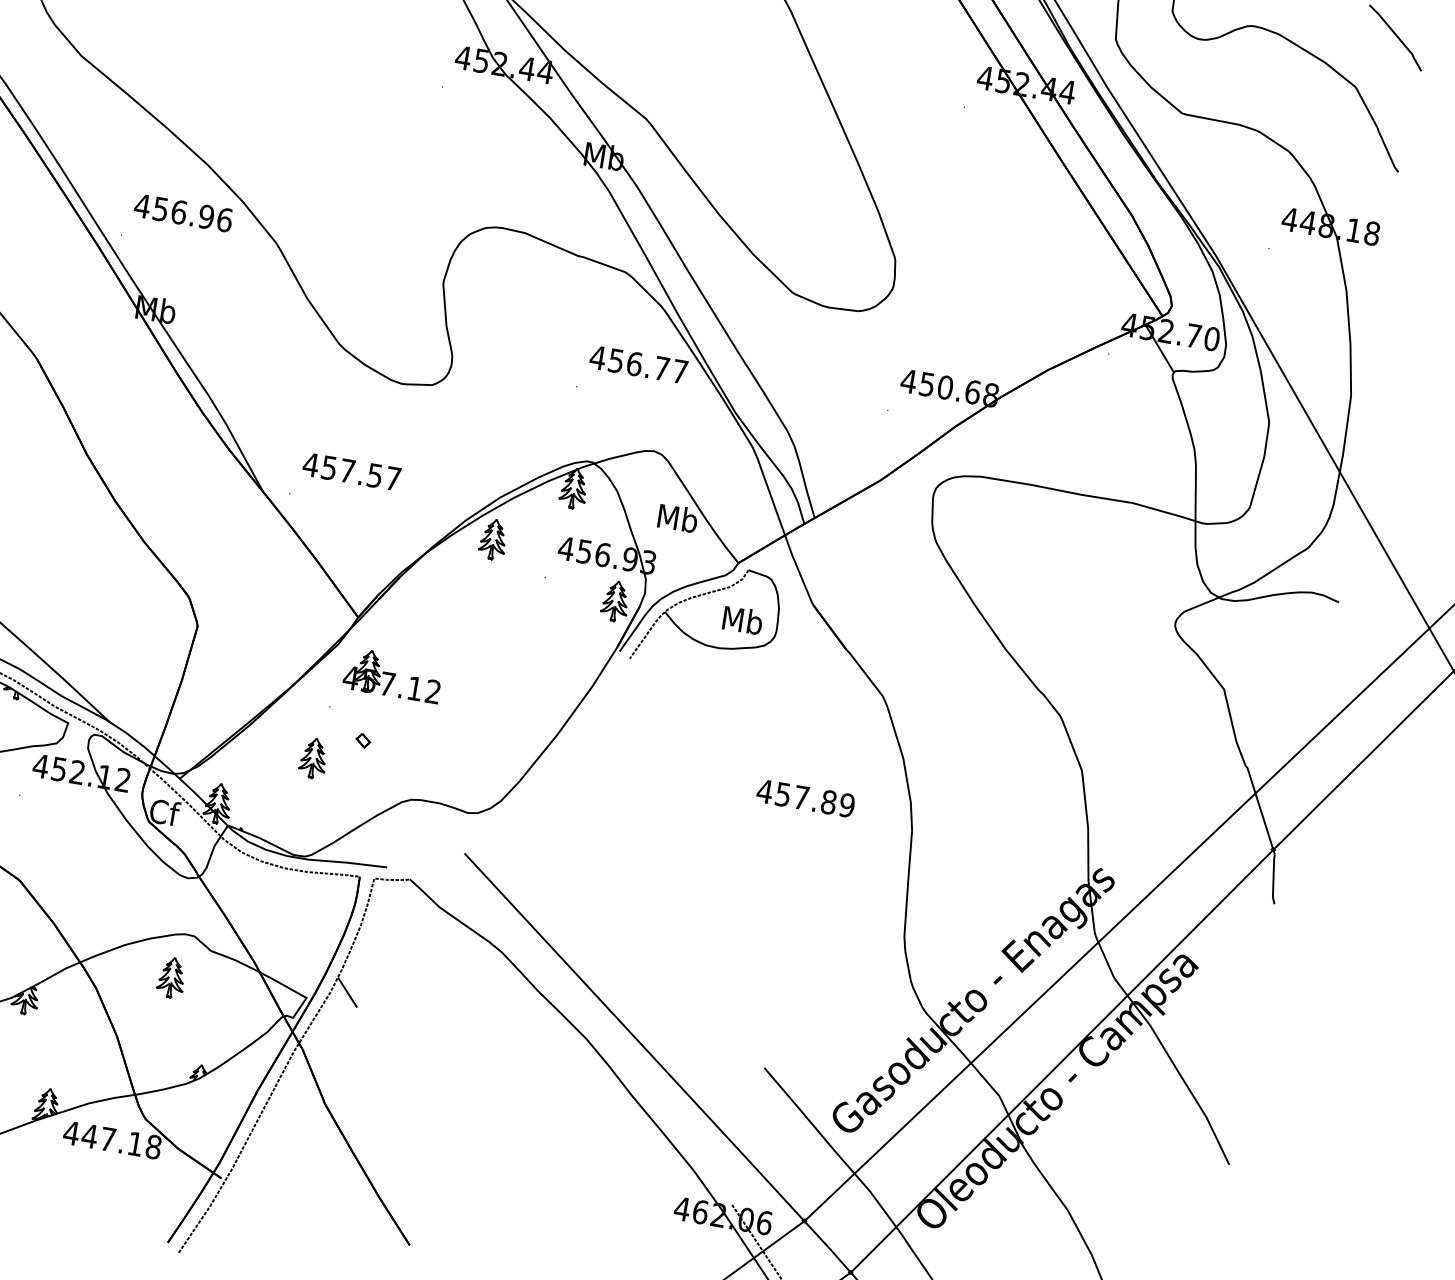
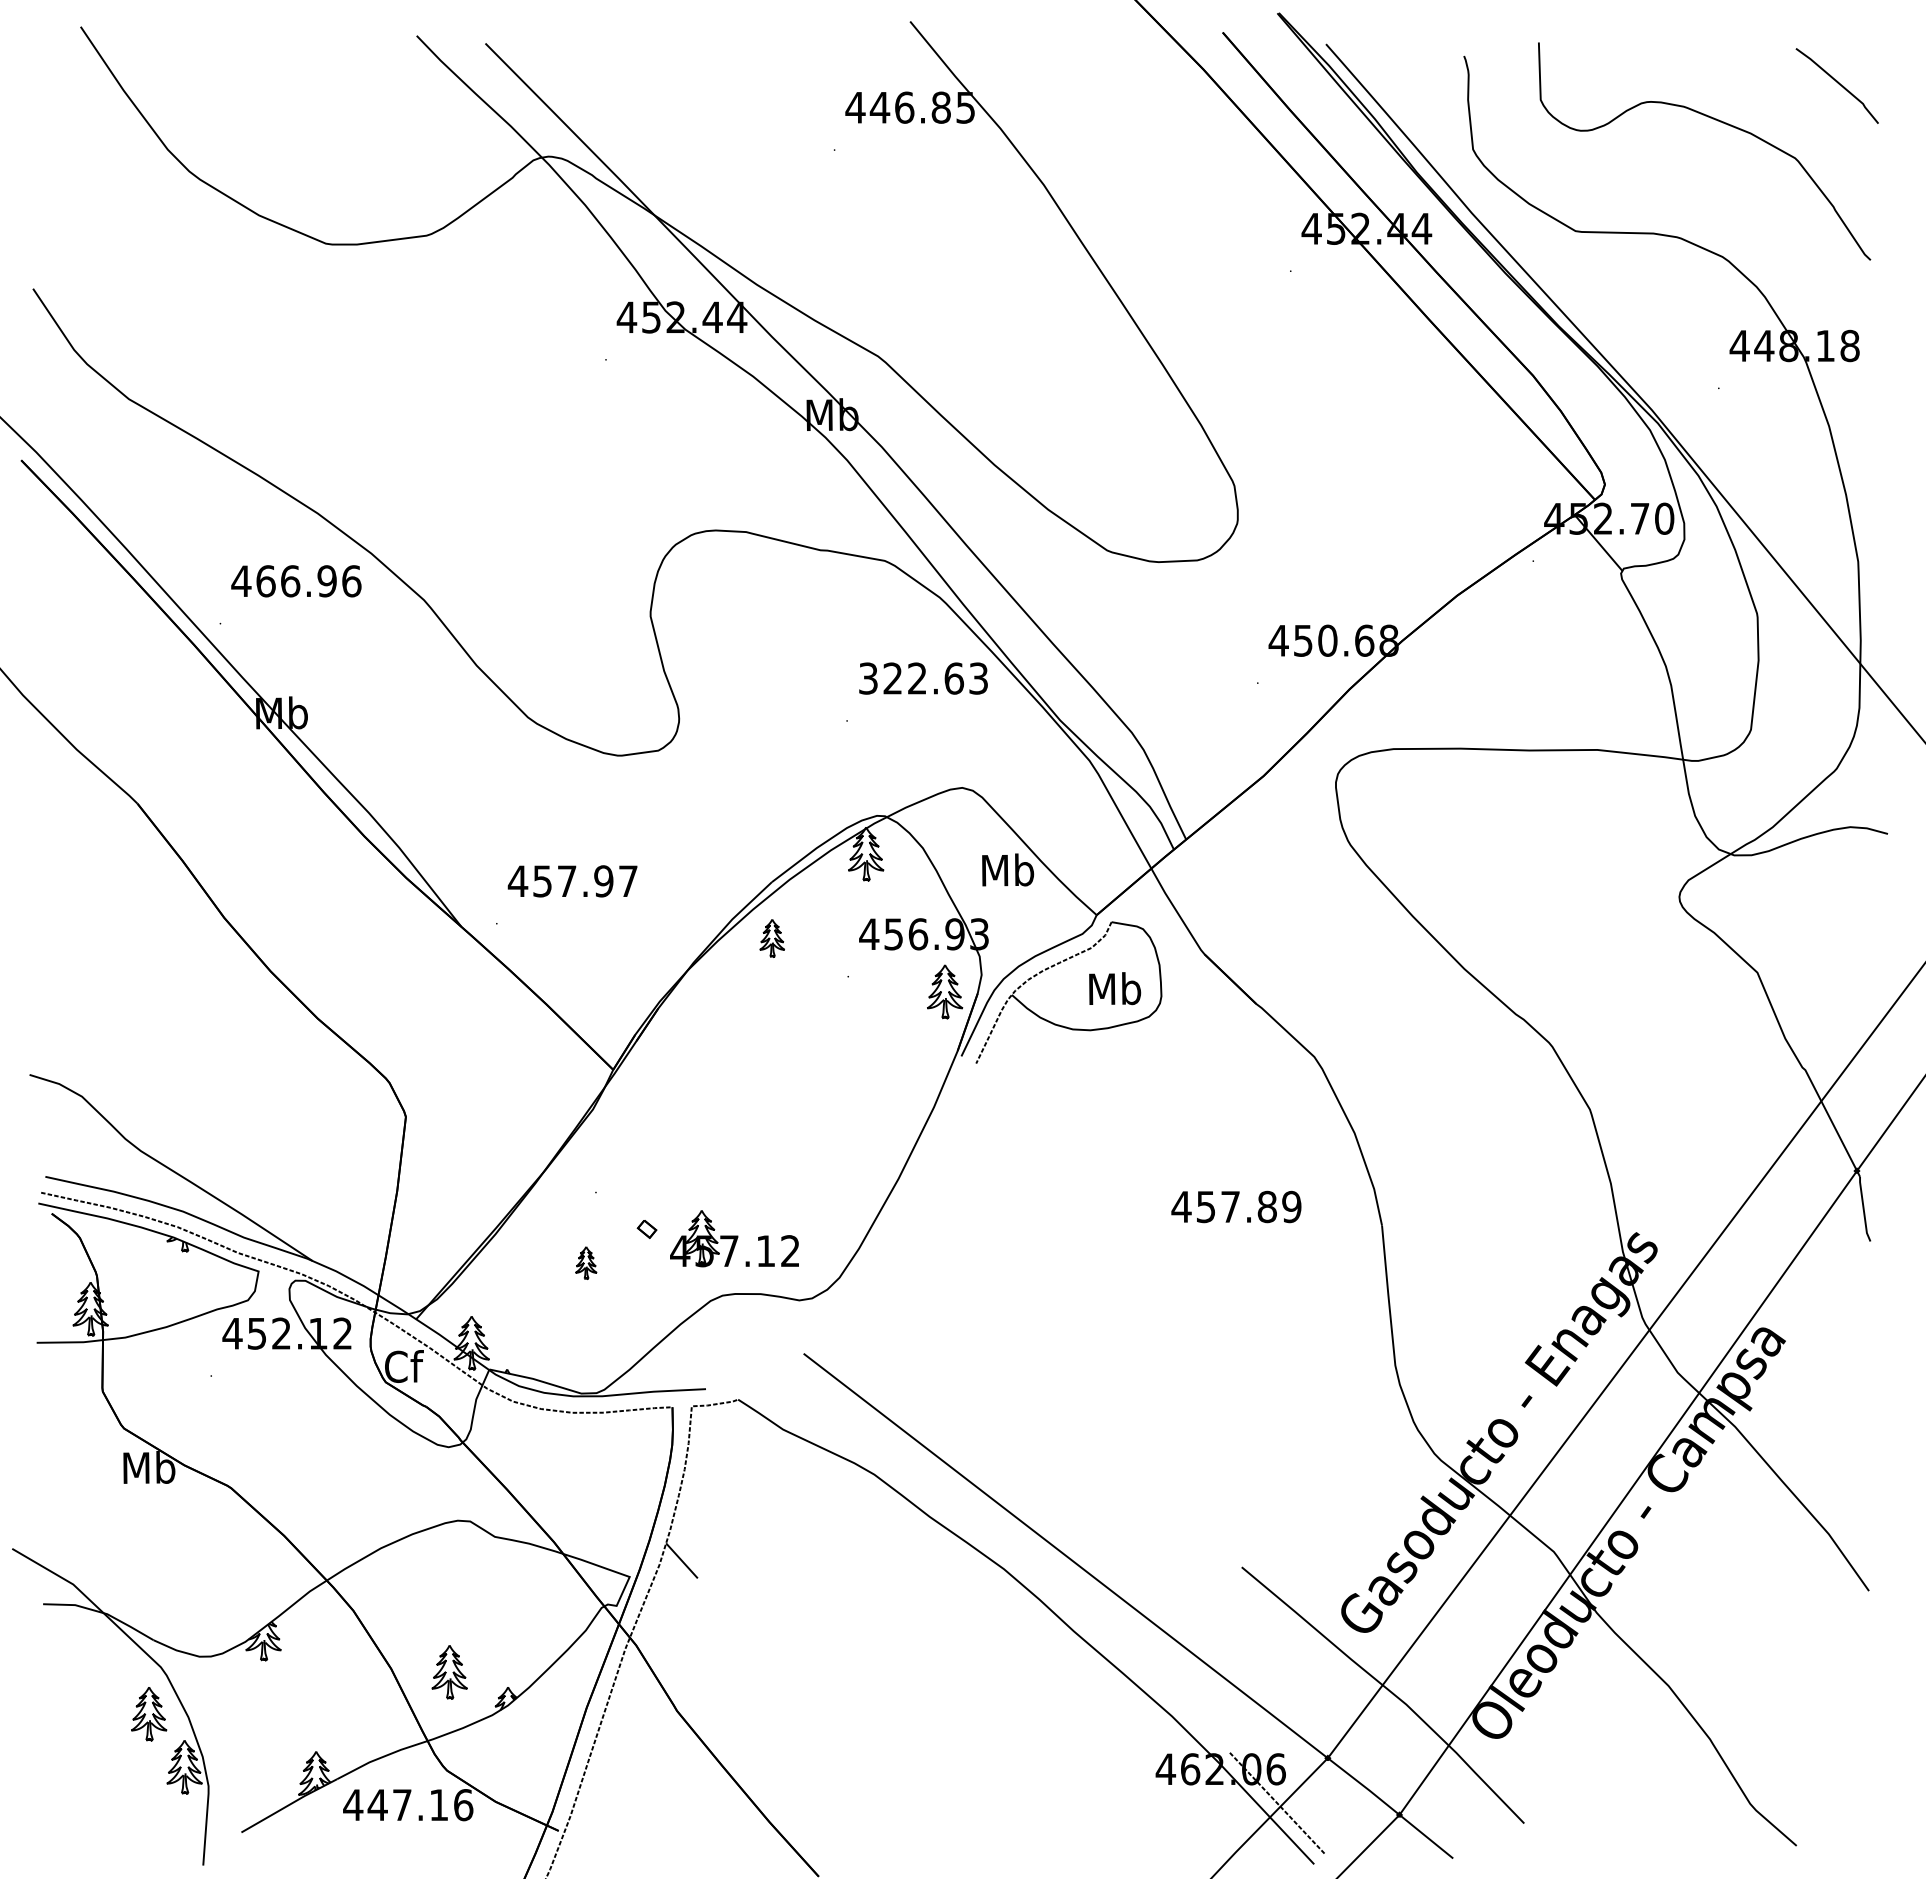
text: (160, 209) -> (265, 581), 456.96 -> 466.96
text: (638, 364) -> (922, 678), 456.77 -> 322.63
text: (374, 475) -> (603, 881), 457.57 -> 457.97
part: (493, 539) -> (772, 938), size x0.7
part: (393, 675) -> (734, 1238), moved
part: (313, 757) -> (586, 1262), size x0.6
part: (171, 977) -> (449, 1672), moved
text: (153, 1147) -> (463, 1805), 447.18 -> 447.16

